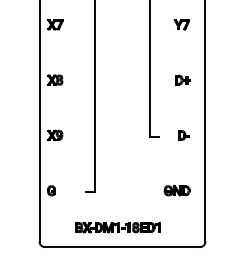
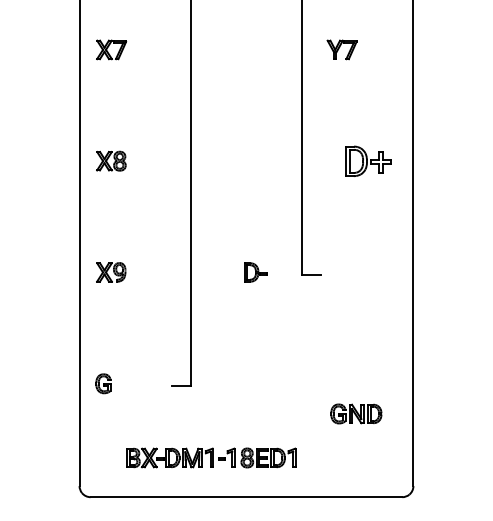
part: (181, 24) -> (341, 49), moved
part: (182, 79) -> (367, 159), size x1.6
part: (183, 135) -> (254, 272), moved
part: (176, 190) -> (355, 413), moved
part: (117, 227) -> (210, 457), moved

